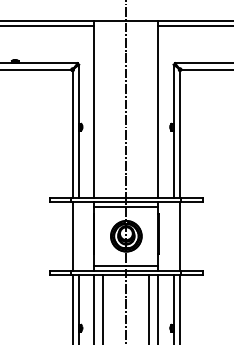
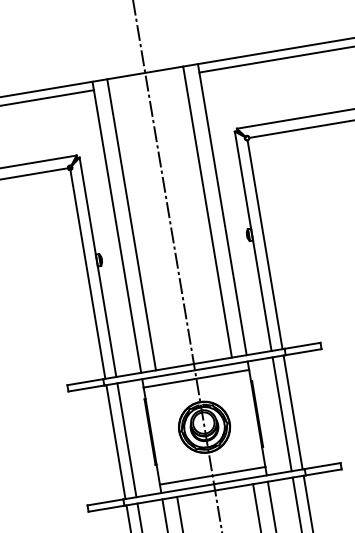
line: (103, 109) -> (131, 224), added
line: (149, 109) -> (207, 212), added
line: (79, 235) -> (127, 438), added
line: (173, 235) -> (281, 412), added

